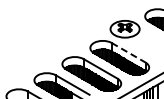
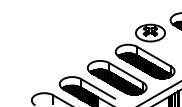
line: (128, 52) -> (153, 56), dashed -> solid

